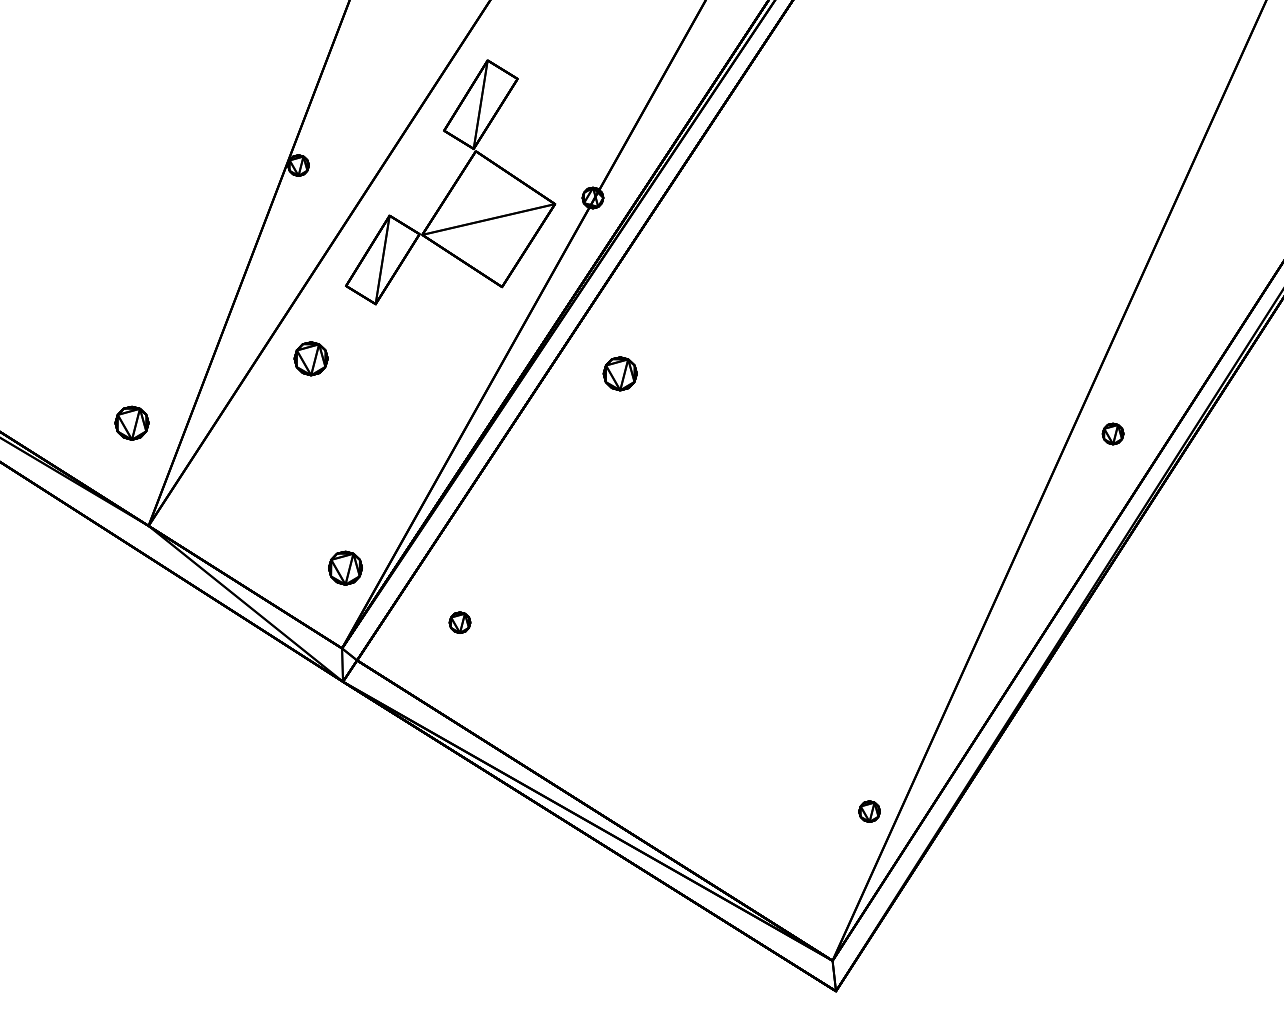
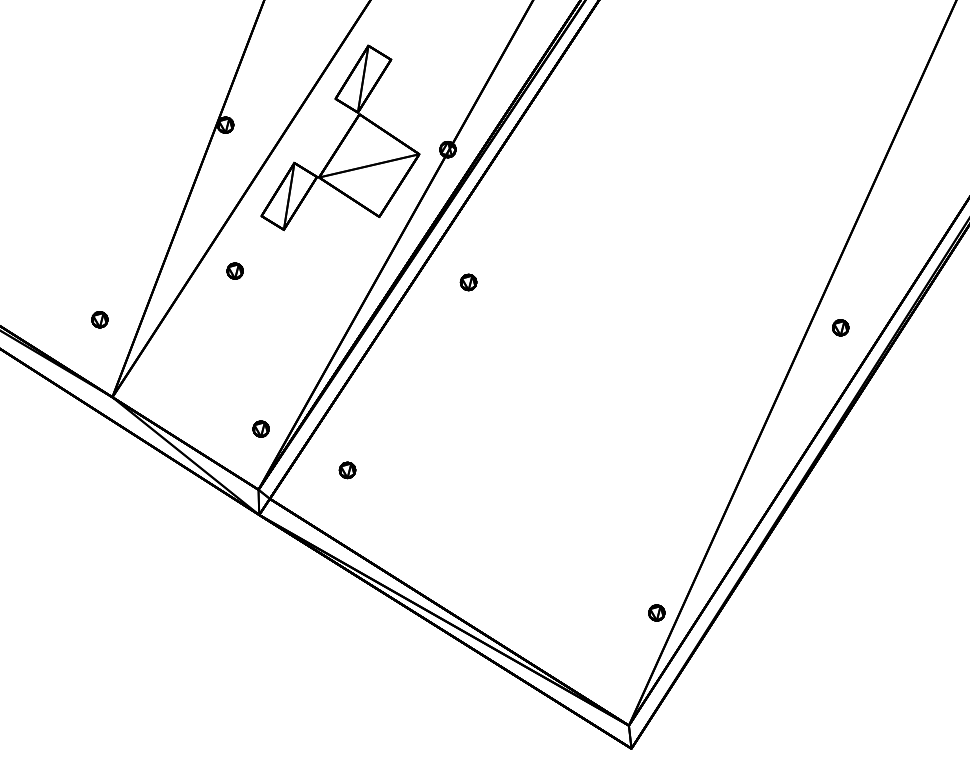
part: (310, 358) -> (234, 270), size x0.62
part: (620, 373) -> (468, 282), size x0.62
part: (131, 423) -> (99, 319), size x0.62
part: (345, 567) -> (261, 428), size x0.62

